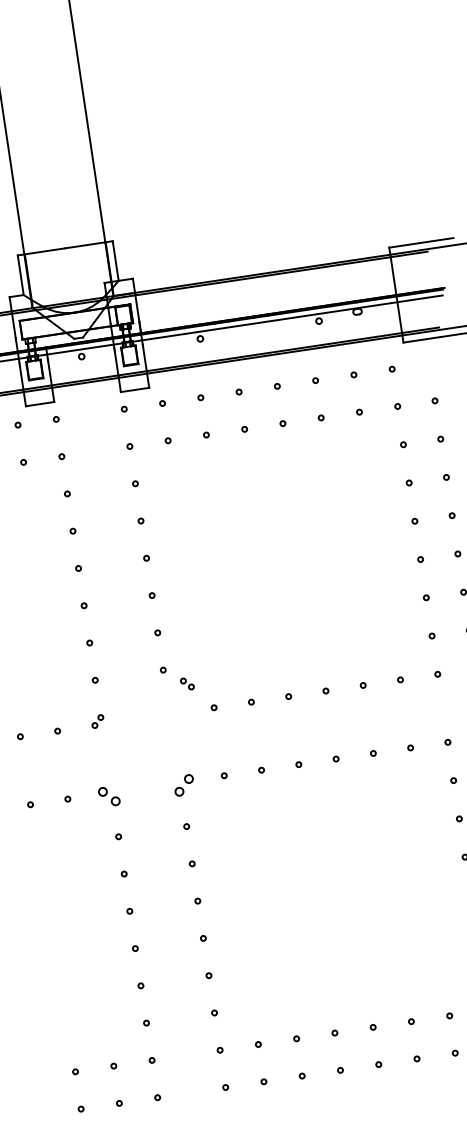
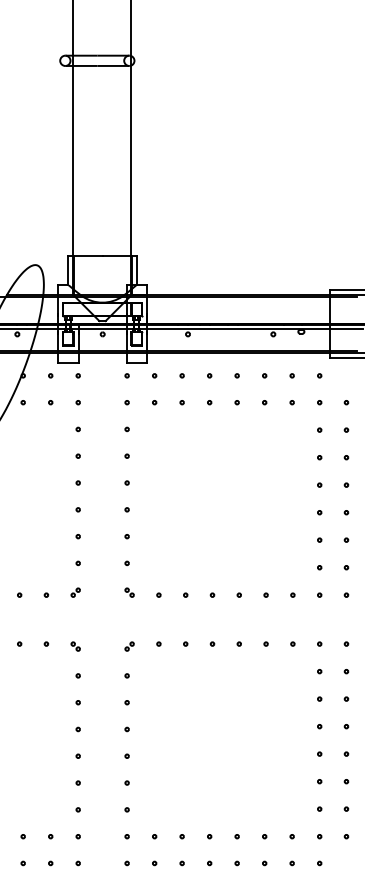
part: (187, 683) -> (129, 592), moved
part: (183, 785) -> (129, 646), size x0.62
part: (108, 796) -> (75, 646), size x0.62

